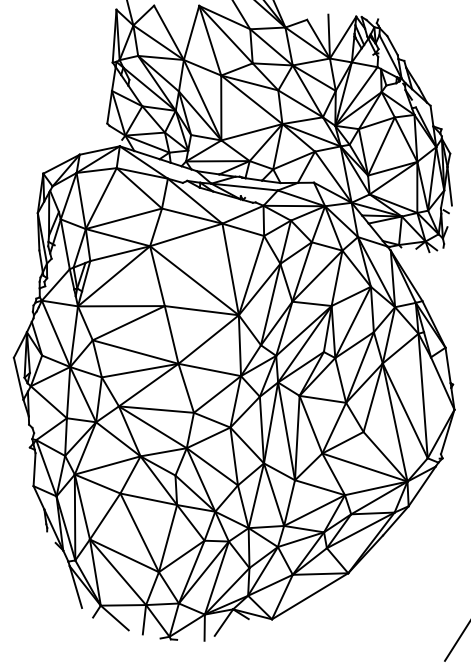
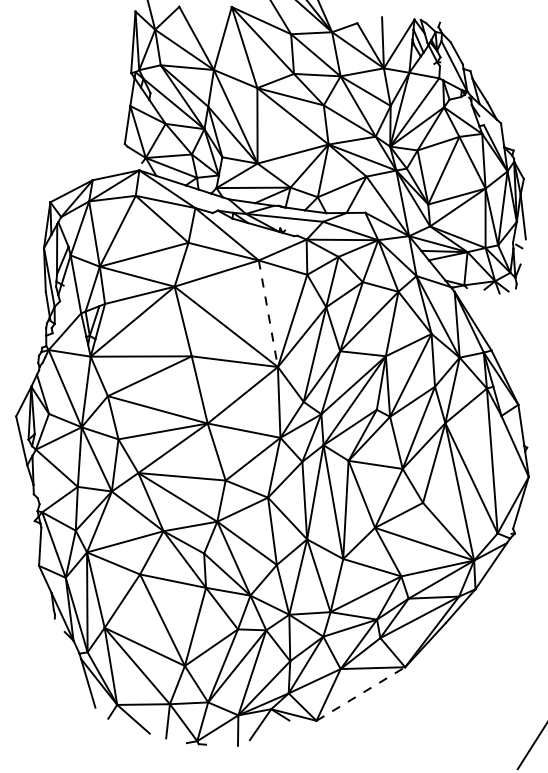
line: (230, 269) -> (268, 313), solid -> dashed
line: (310, 596) -> (361, 694), solid -> dashed

